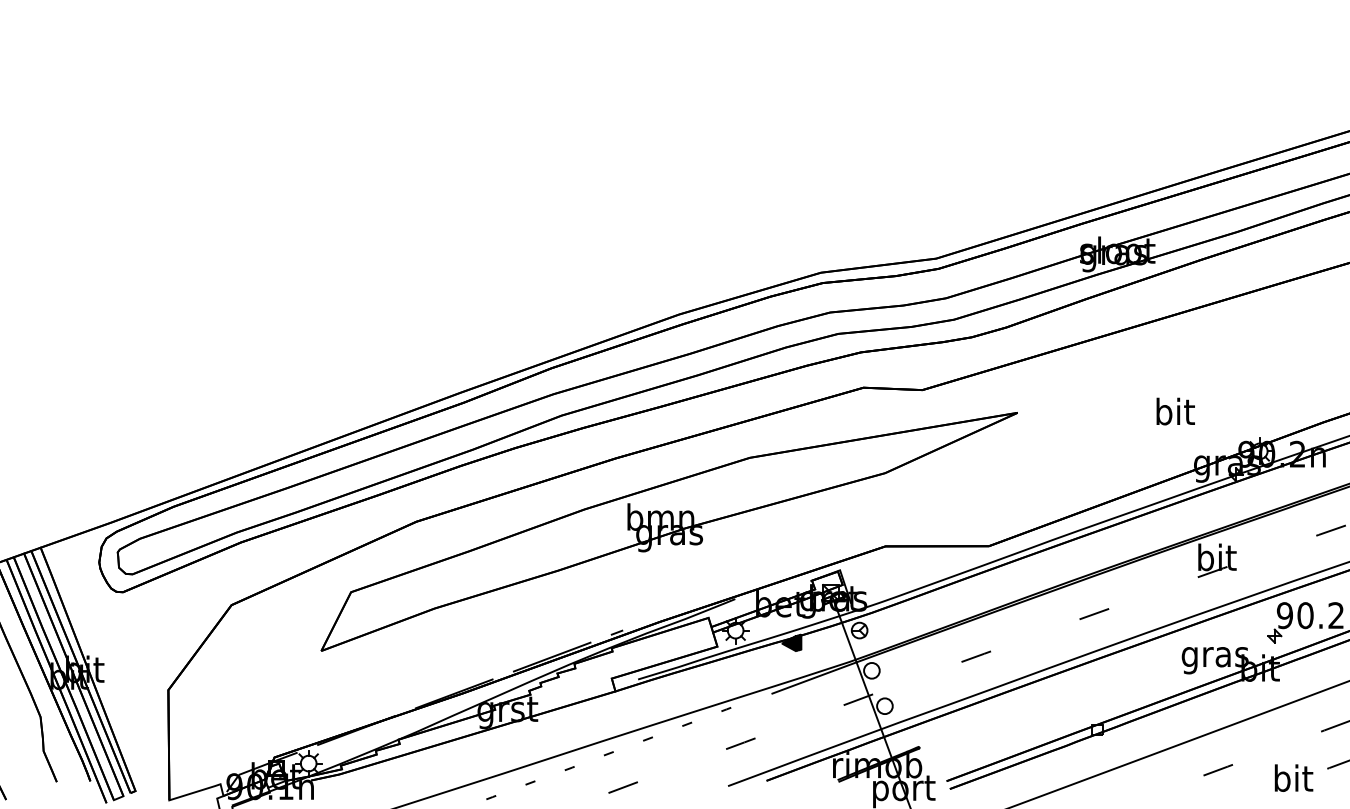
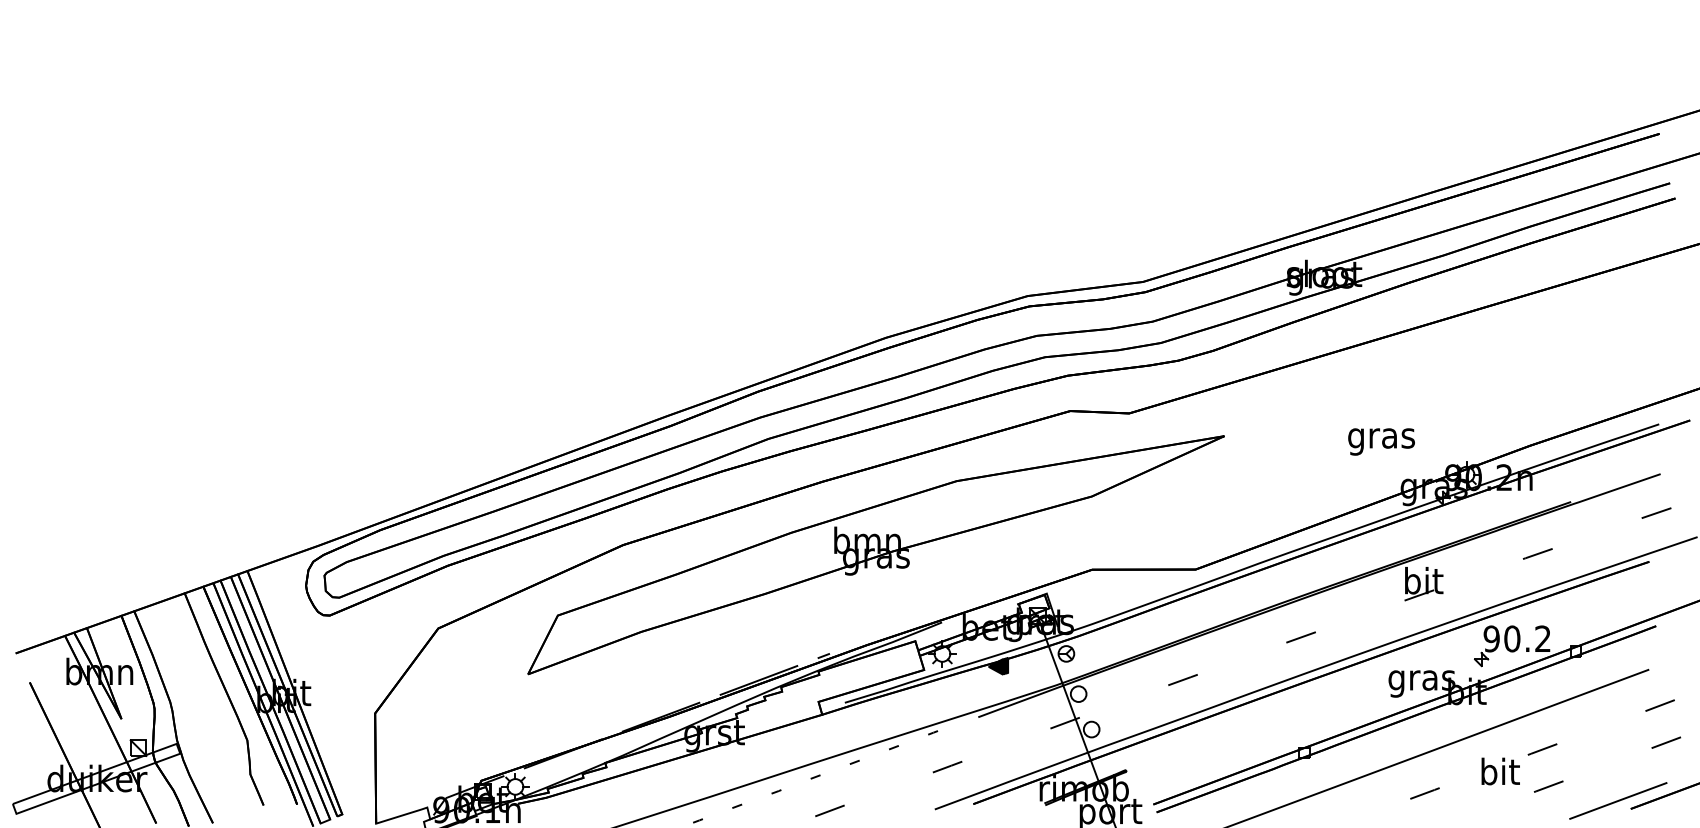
text: (1174, 415) -> (1381, 438), bit -> gras
text: (1293, 778) -> (1500, 771), moved

